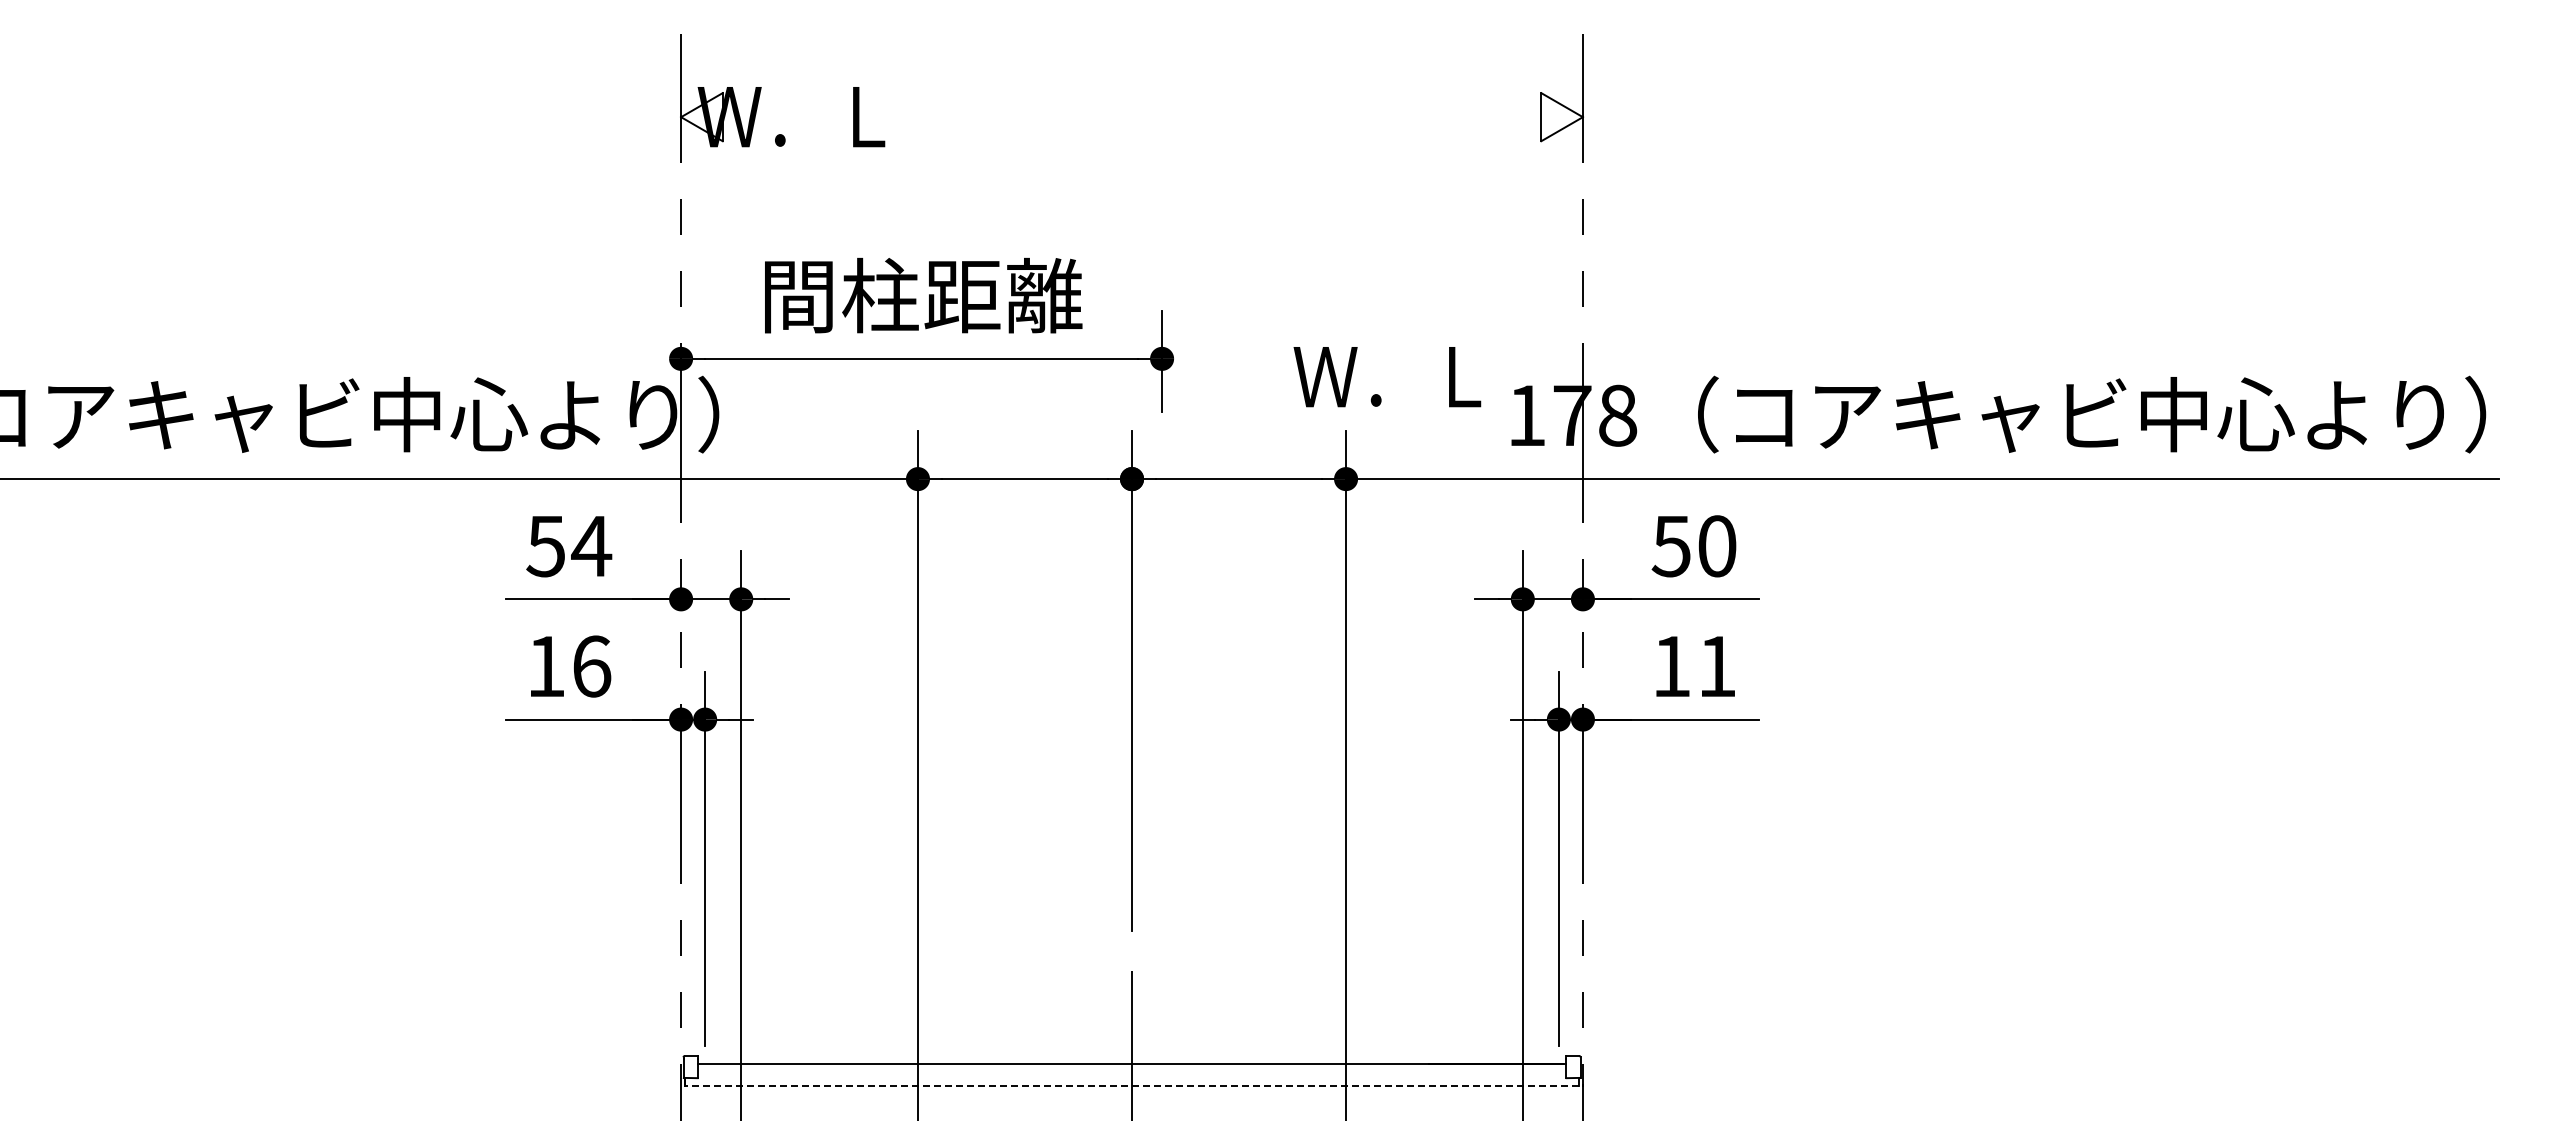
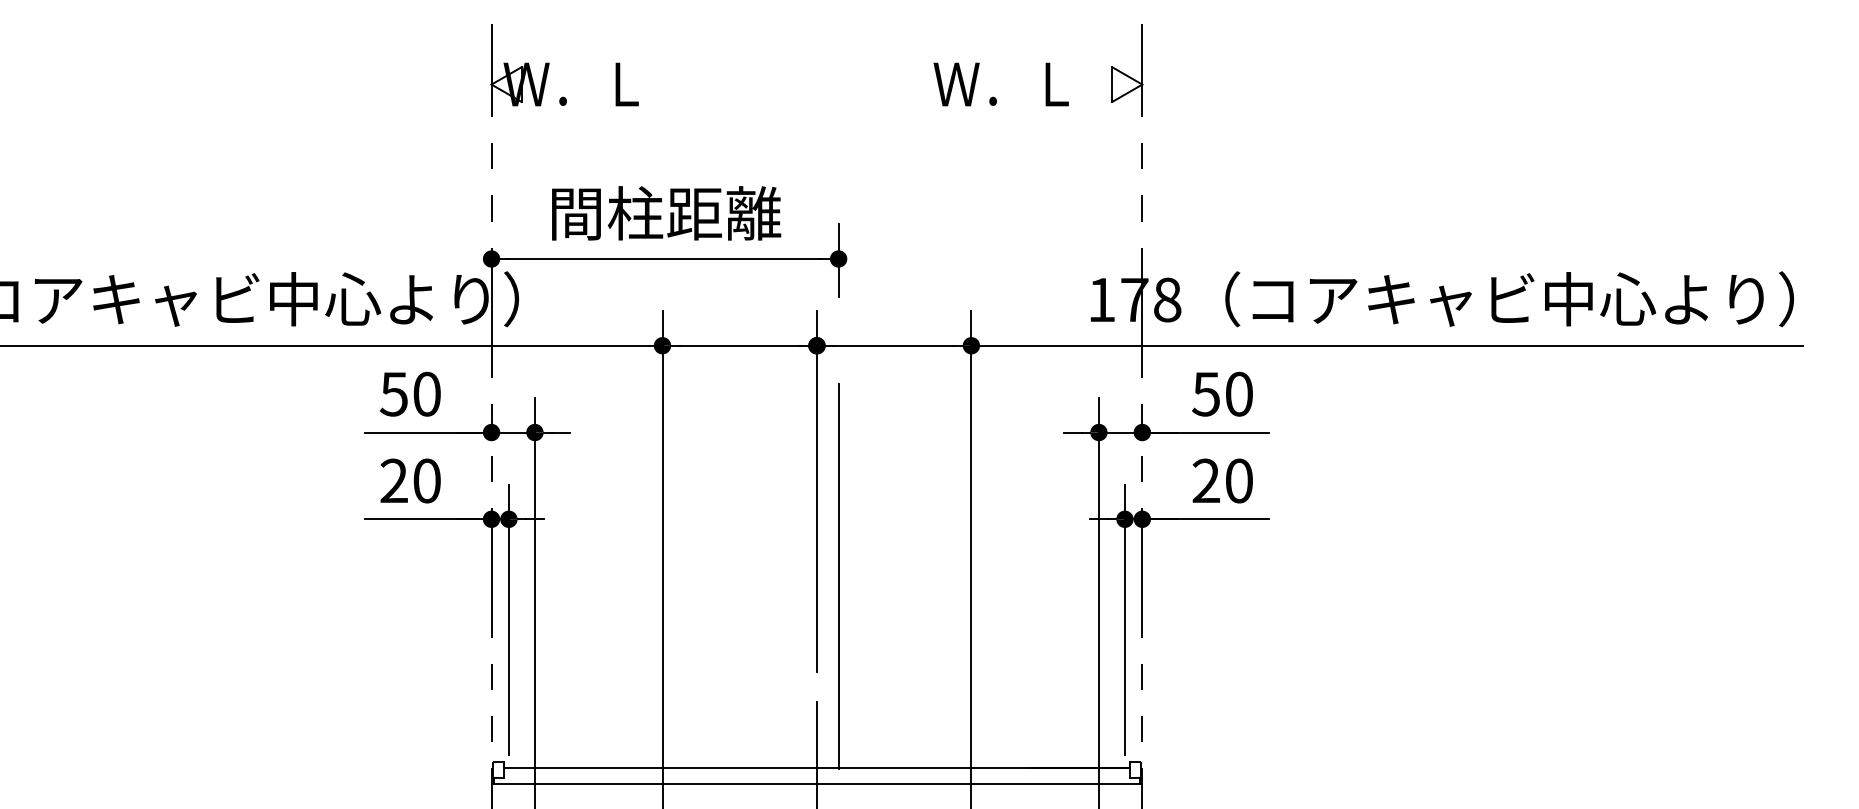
text: (1387, 377) -> (1001, 84), moved
text: (591, 546) -> (426, 394), 54 -> 50
text: (569, 666) -> (411, 480), 16 -> 20
text: (1694, 666) -> (1222, 480), 11 -> 20
line: (1162, 798) -> (838, 576), added
line: (1131, 1086) -> (816, 784), dashed -> solid

